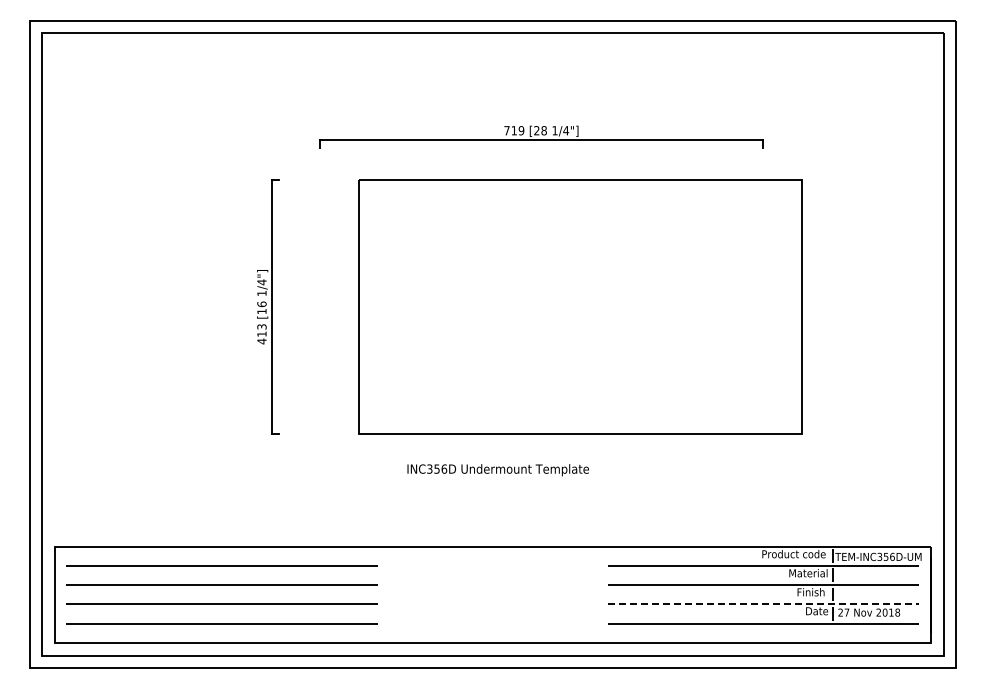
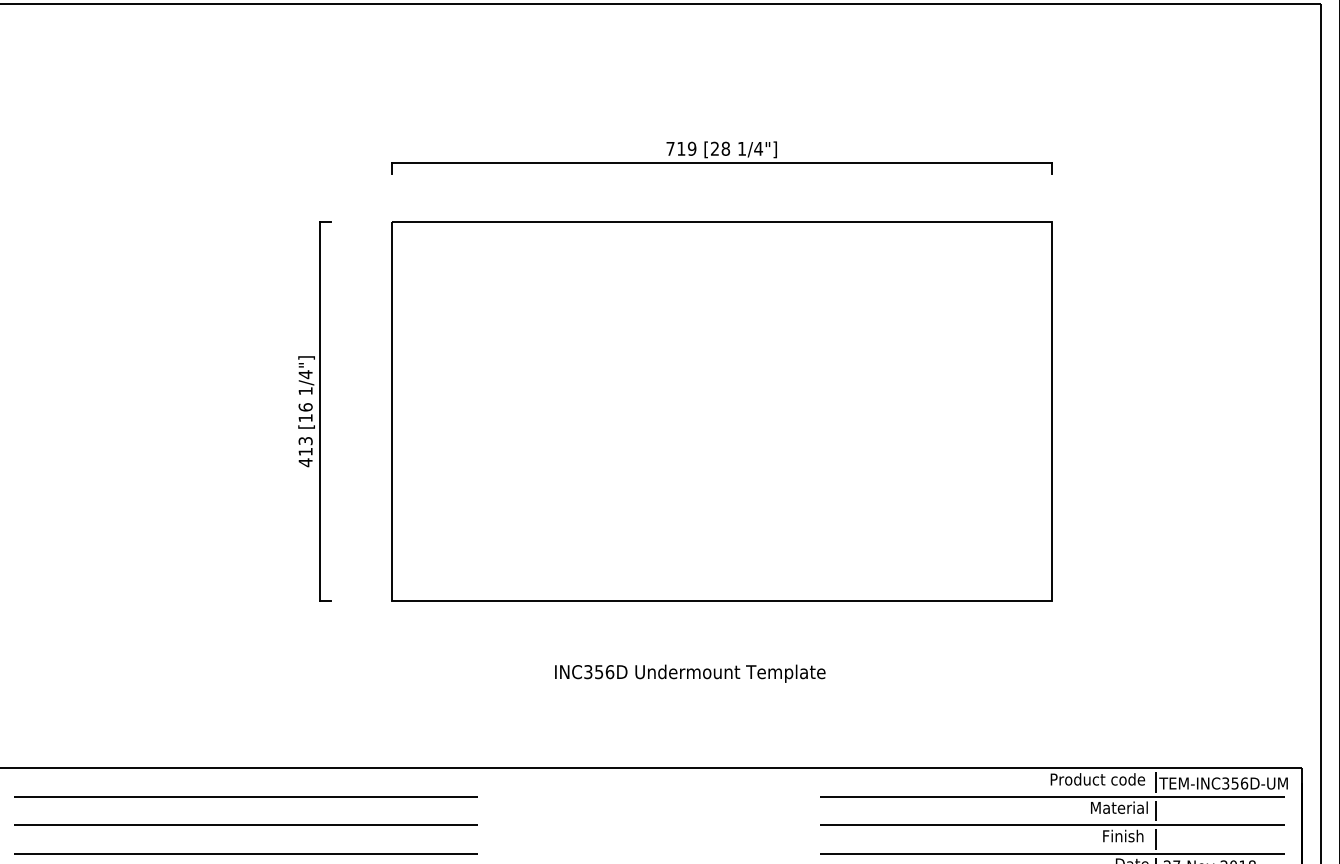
part: (580, 306) -> (721, 410), moved
text: (497, 470) -> (689, 674), moved
line: (763, 604) -> (1052, 854), dashed -> solid

